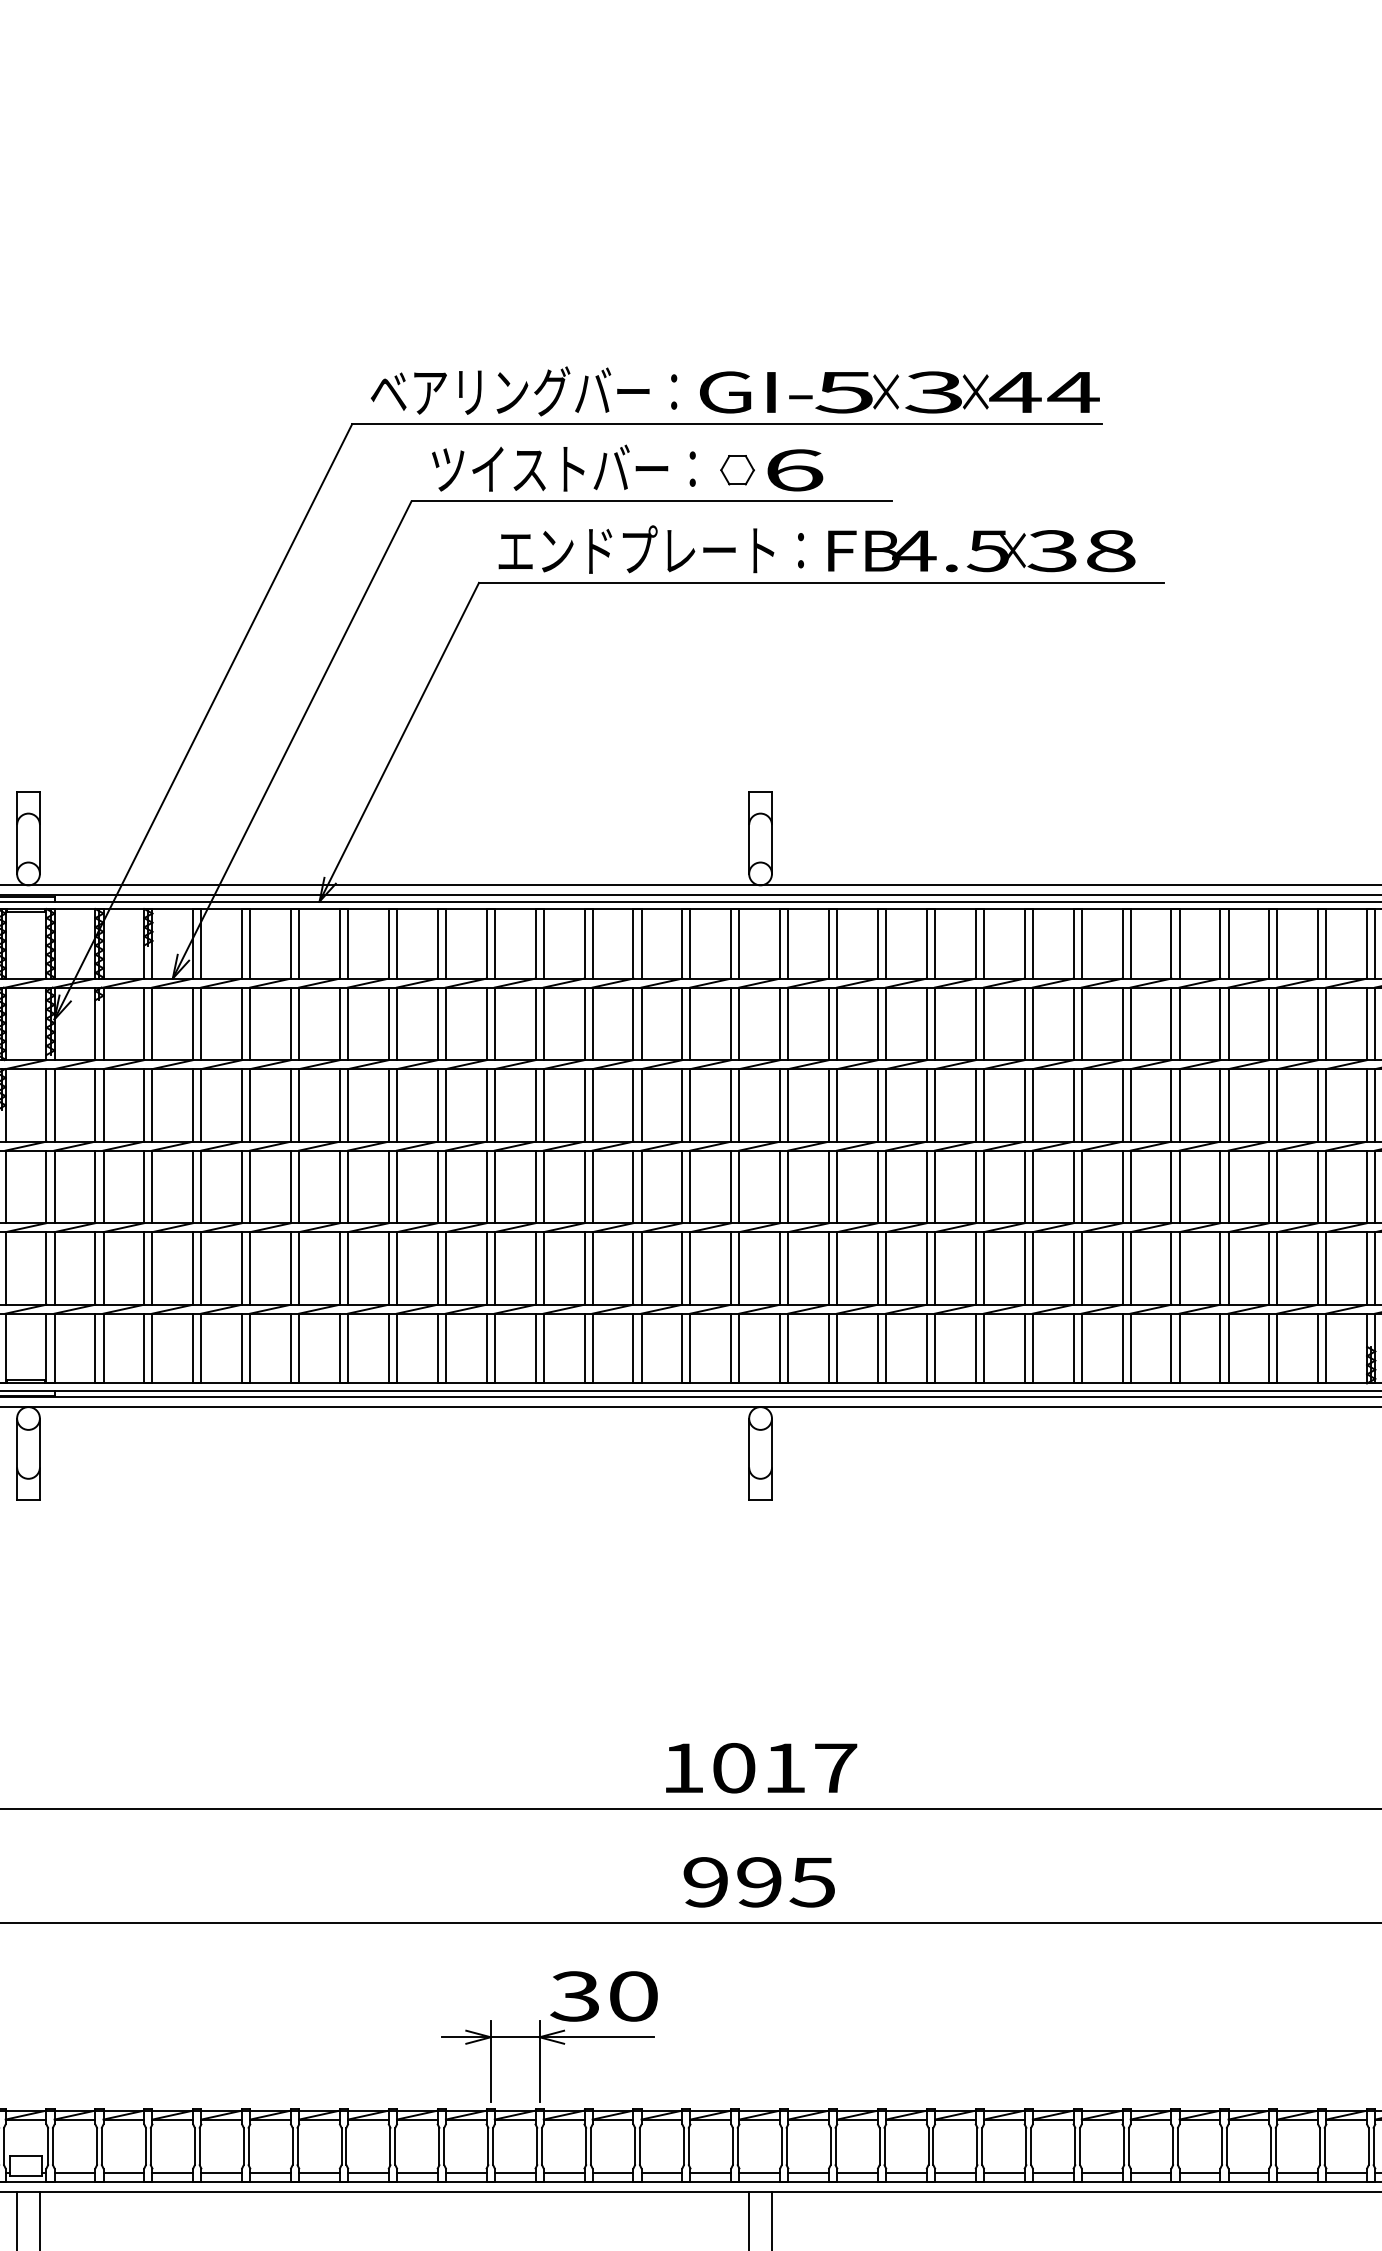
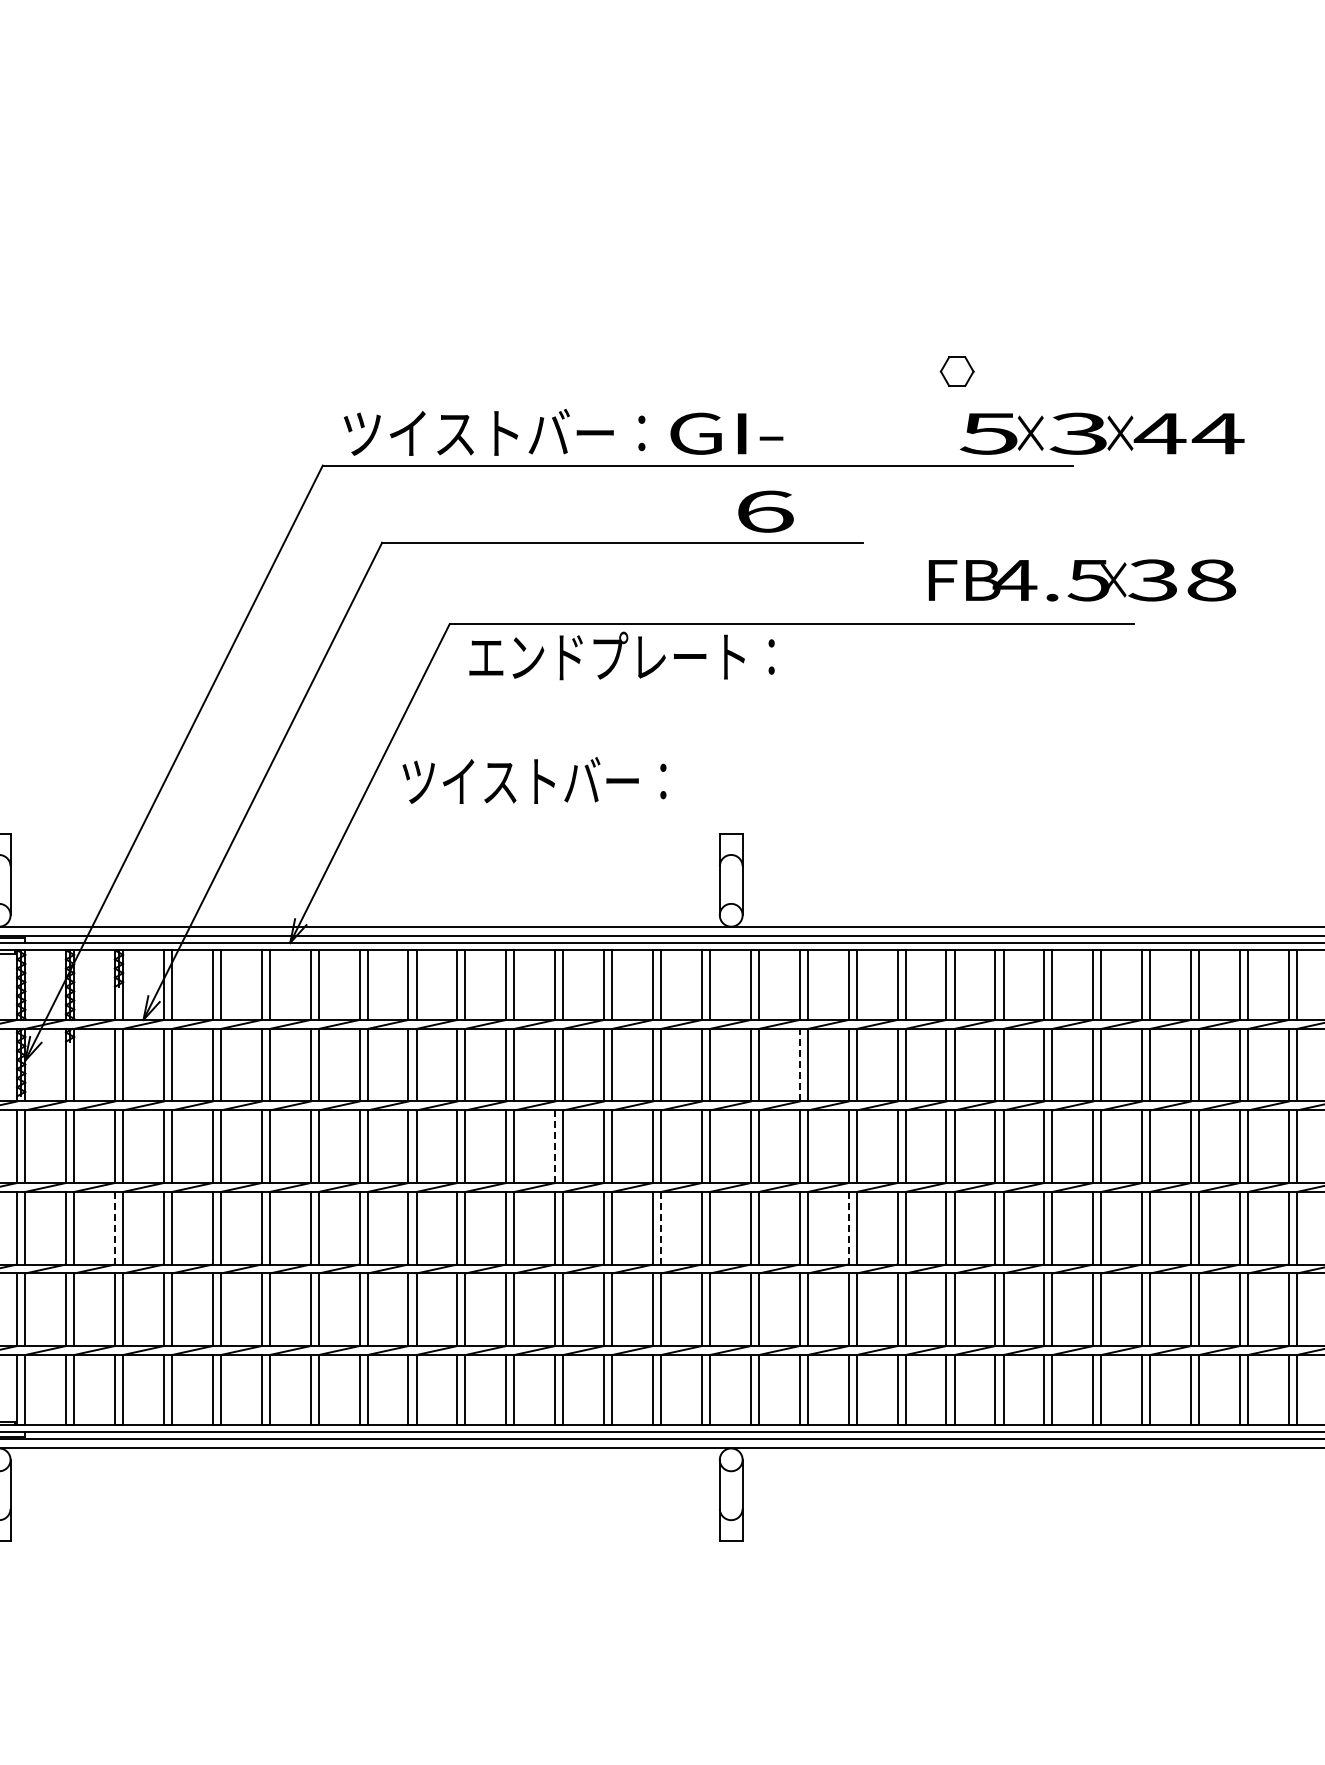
text: (523, 391) -> (494, 432), ベアリングバー： -> ツイストバー：
text: (957, 392) -> (1102, 433), moved
text: (563, 467) -> (534, 779), moved
part: (737, 470) -> (957, 371), moved
text: (650, 549) -> (621, 655), moved
text: (981, 551) -> (1082, 580), moved
line: (829, 1023) -> (800, 1064), solid -> dashed
line: (584, 1104) -> (555, 1145), solid -> dashed
line: (144, 1186) -> (115, 1227), solid -> dashed
line: (690, 1186) -> (661, 1227), solid -> dashed
line: (877, 1186) -> (848, 1227), solid -> dashed

